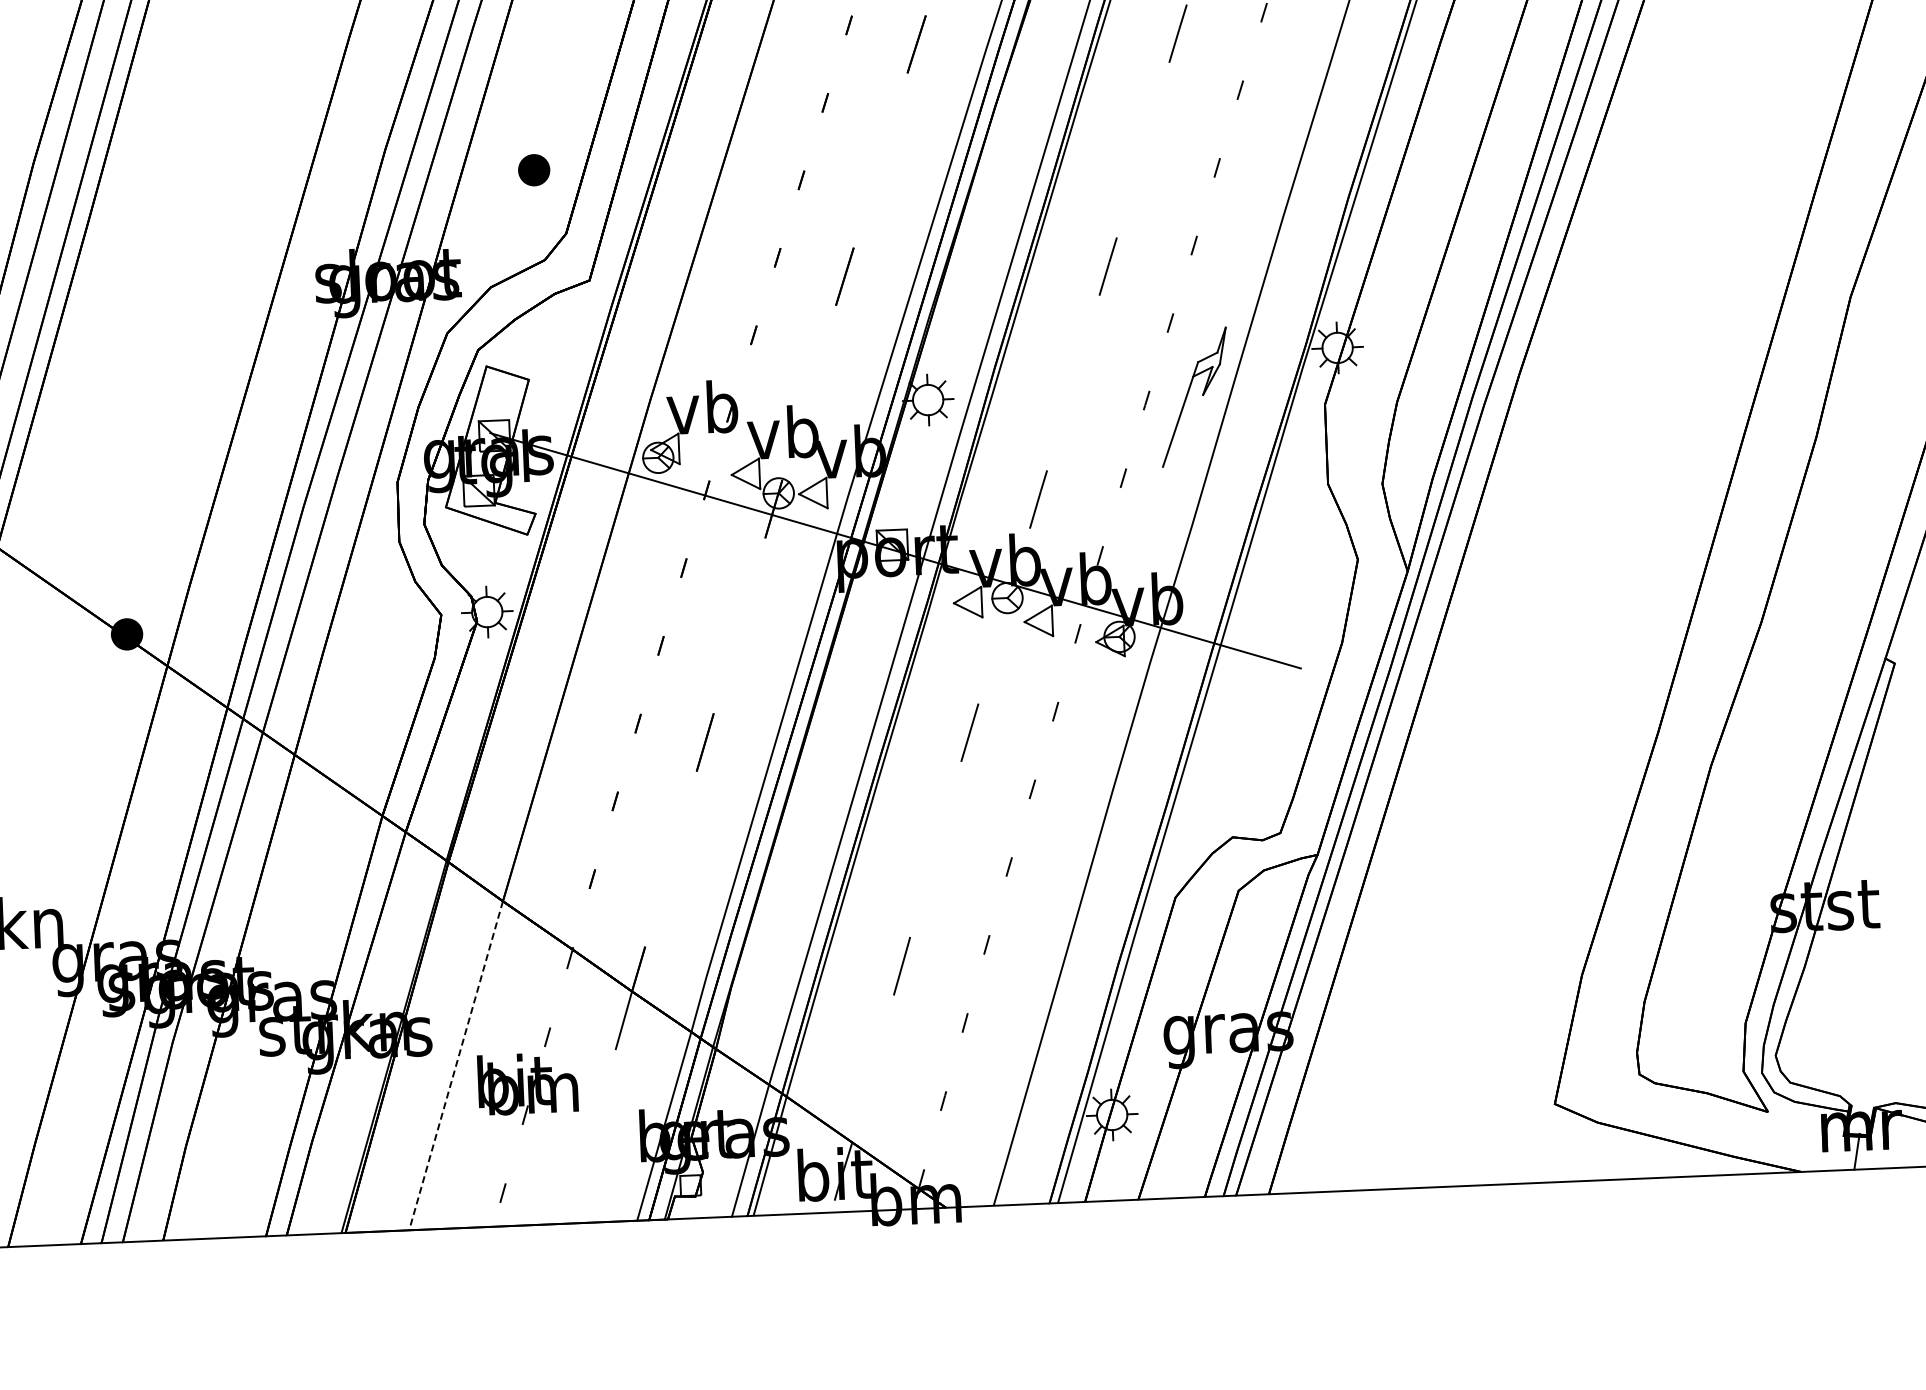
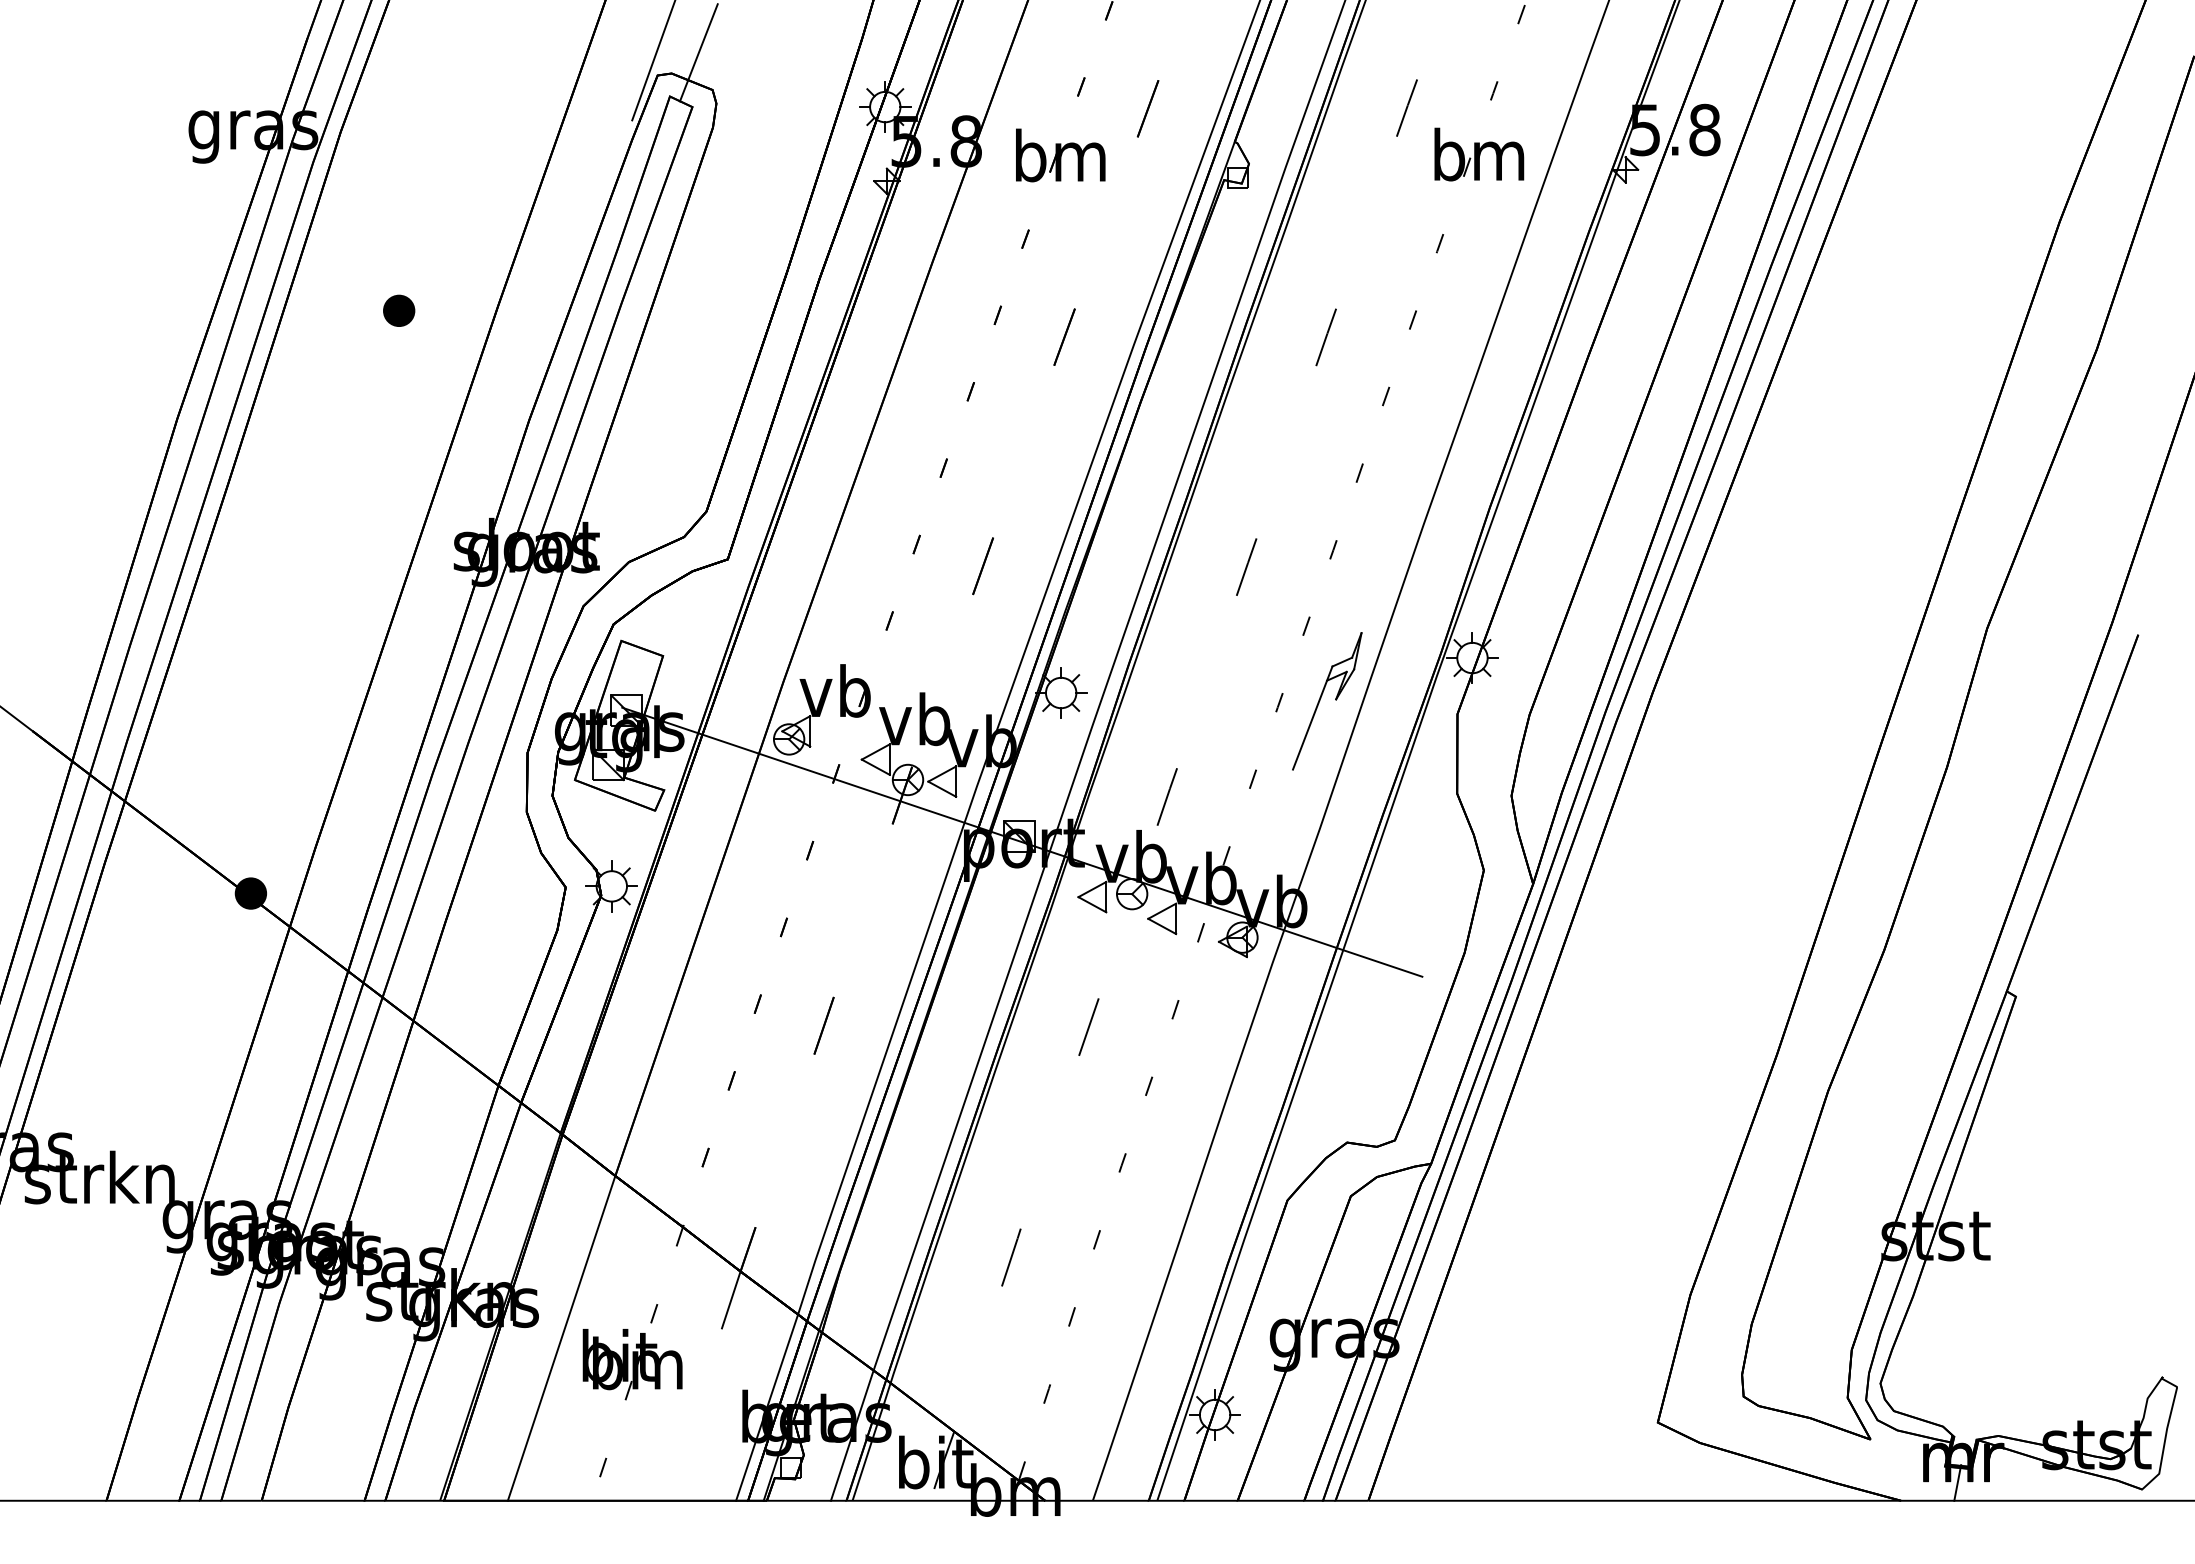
part: (534, 169) -> (399, 310), moved
line: (455, 1065) -> (561, 1338), dashed -> solid

